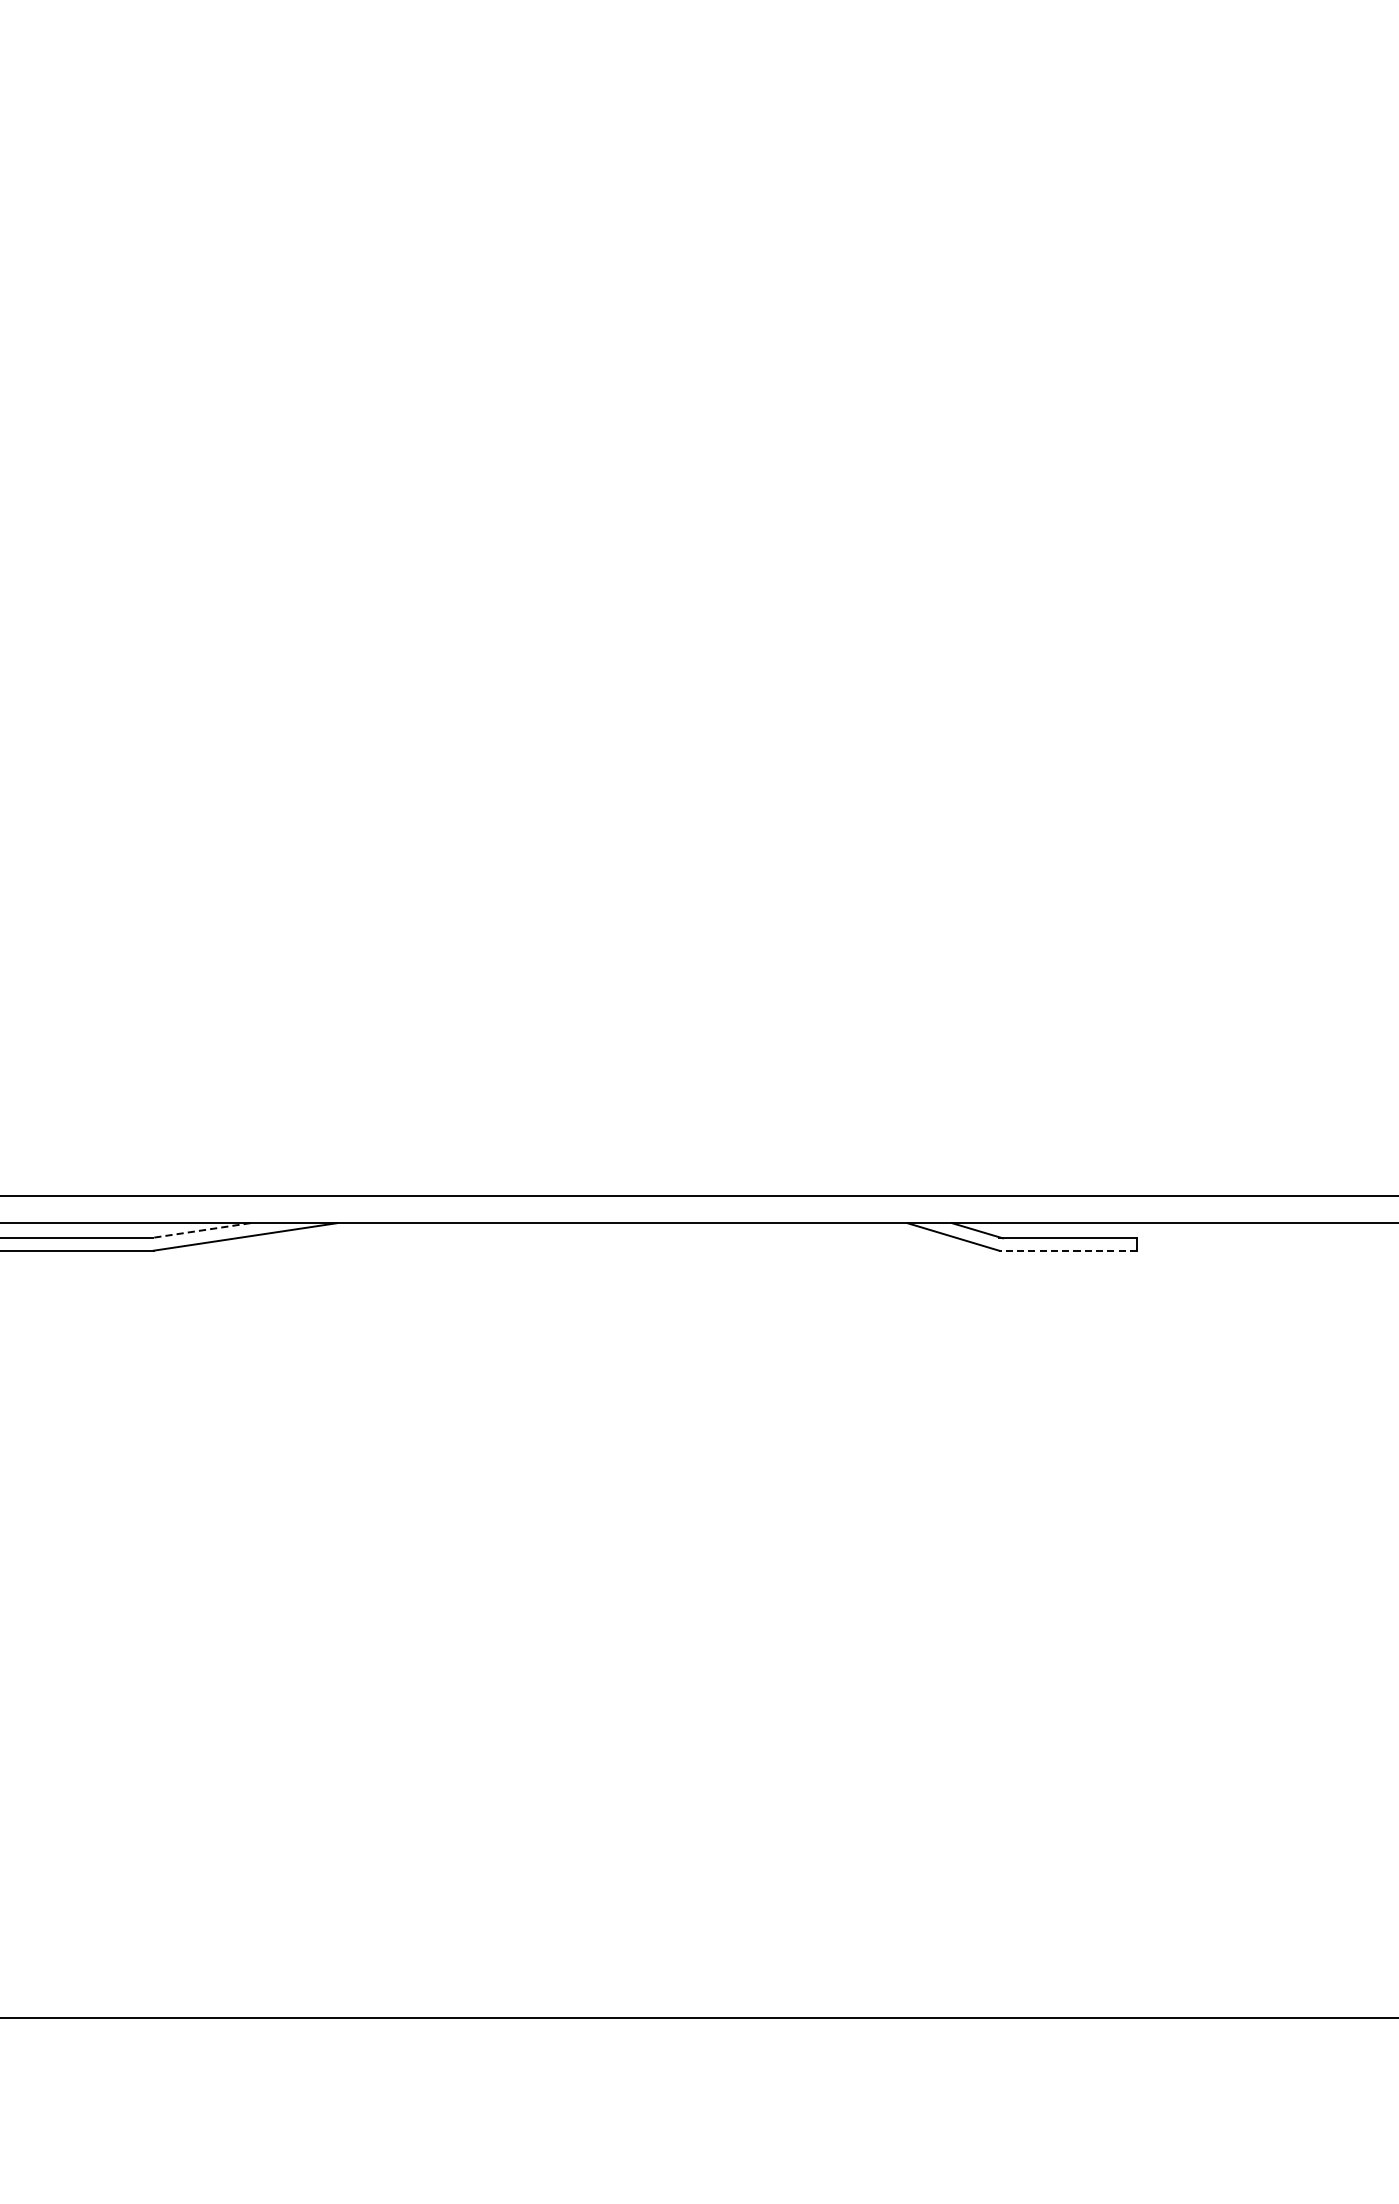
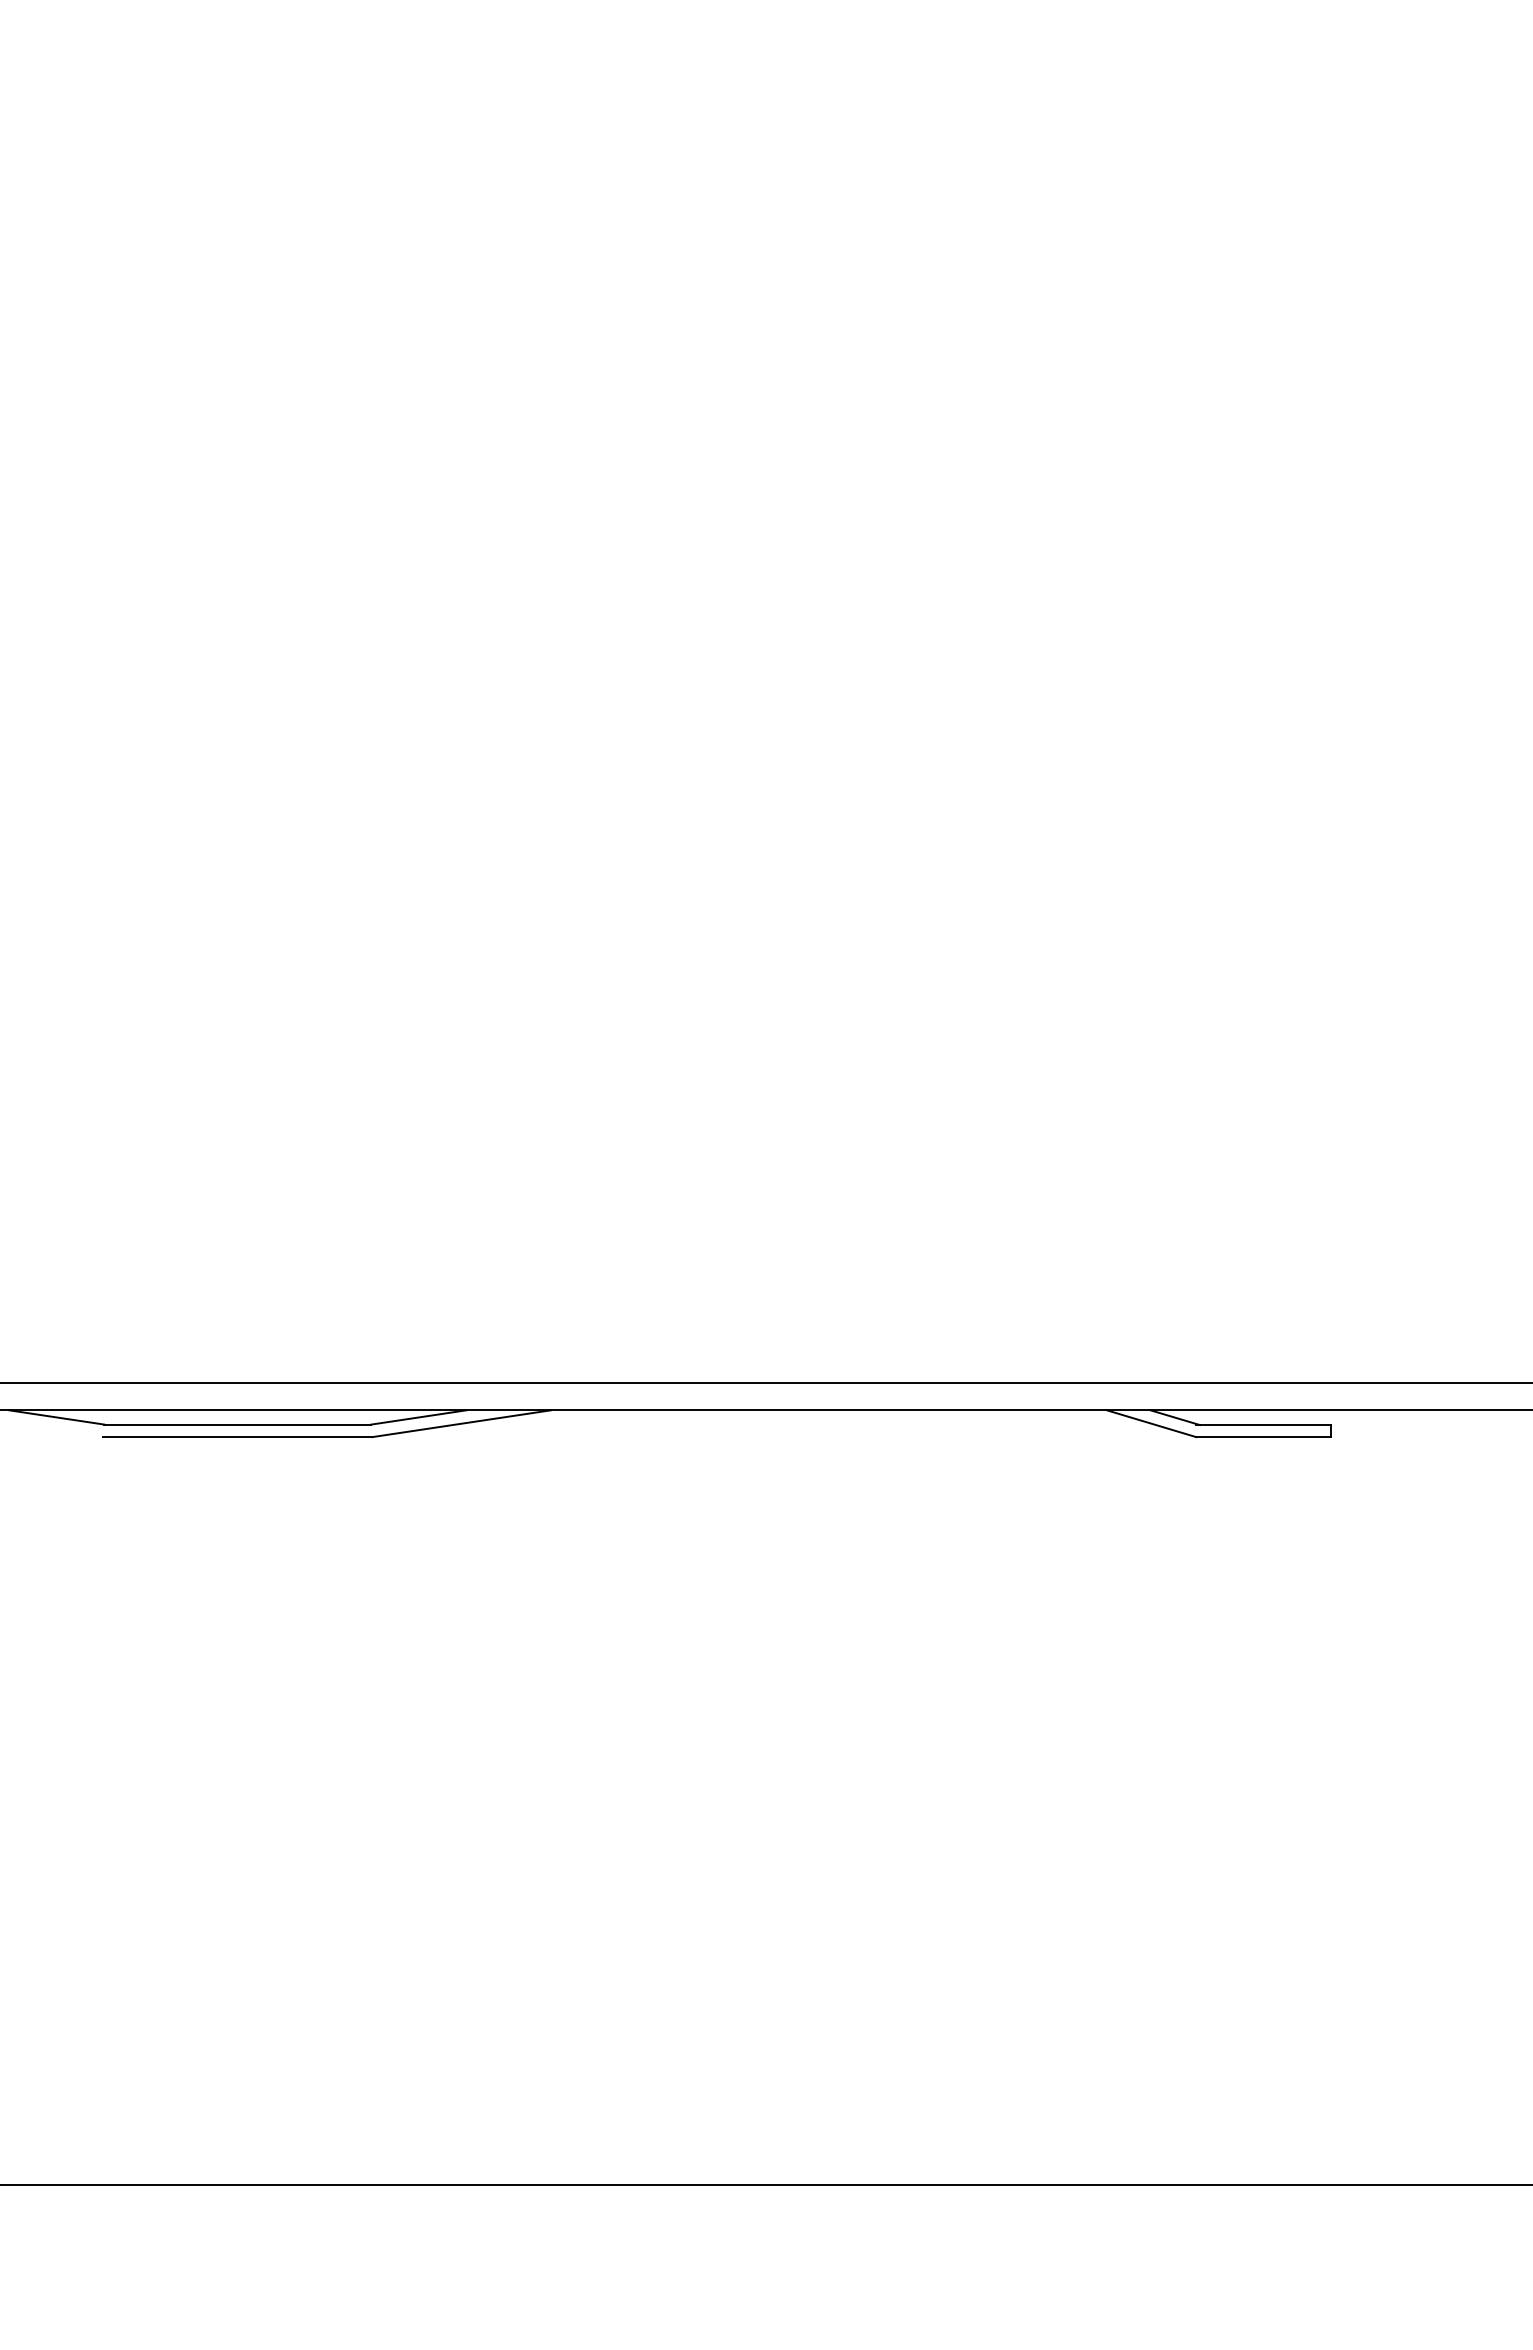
line: (201, 1230) -> (418, 1417), dashed -> solid
line: (1067, 1251) -> (1262, 1437), dashed -> solid

